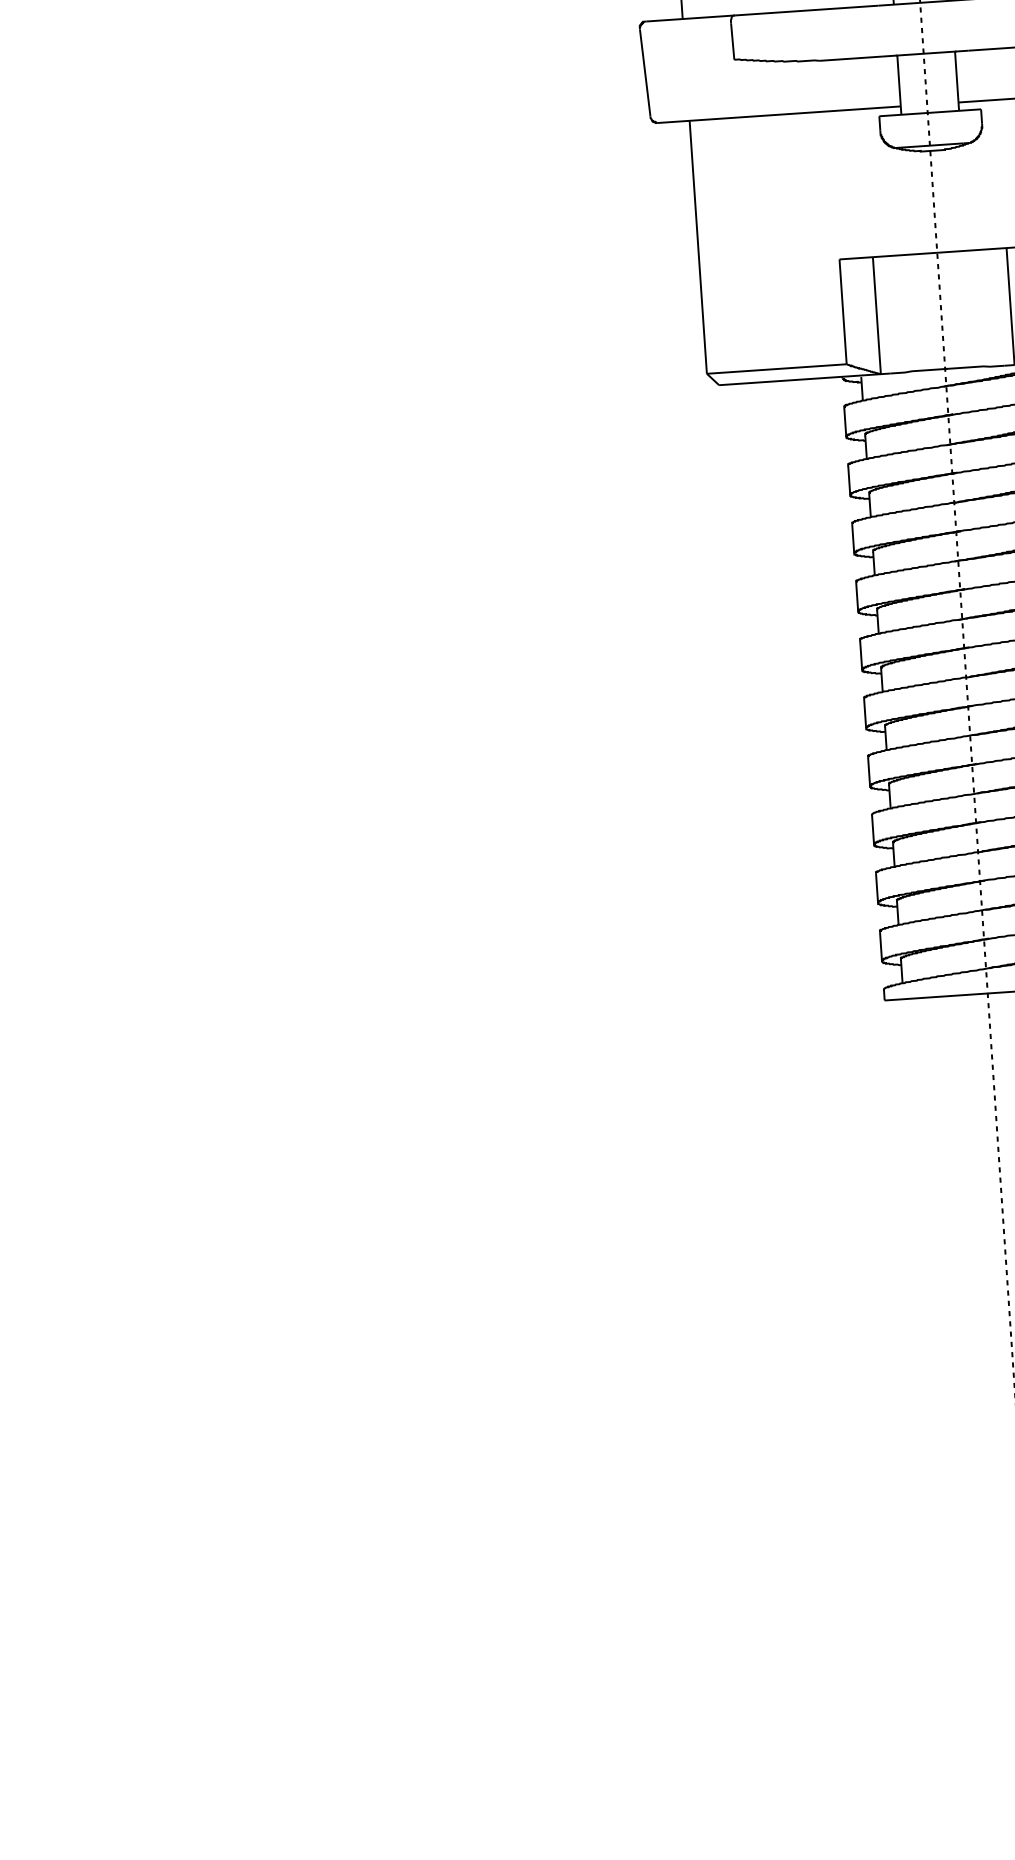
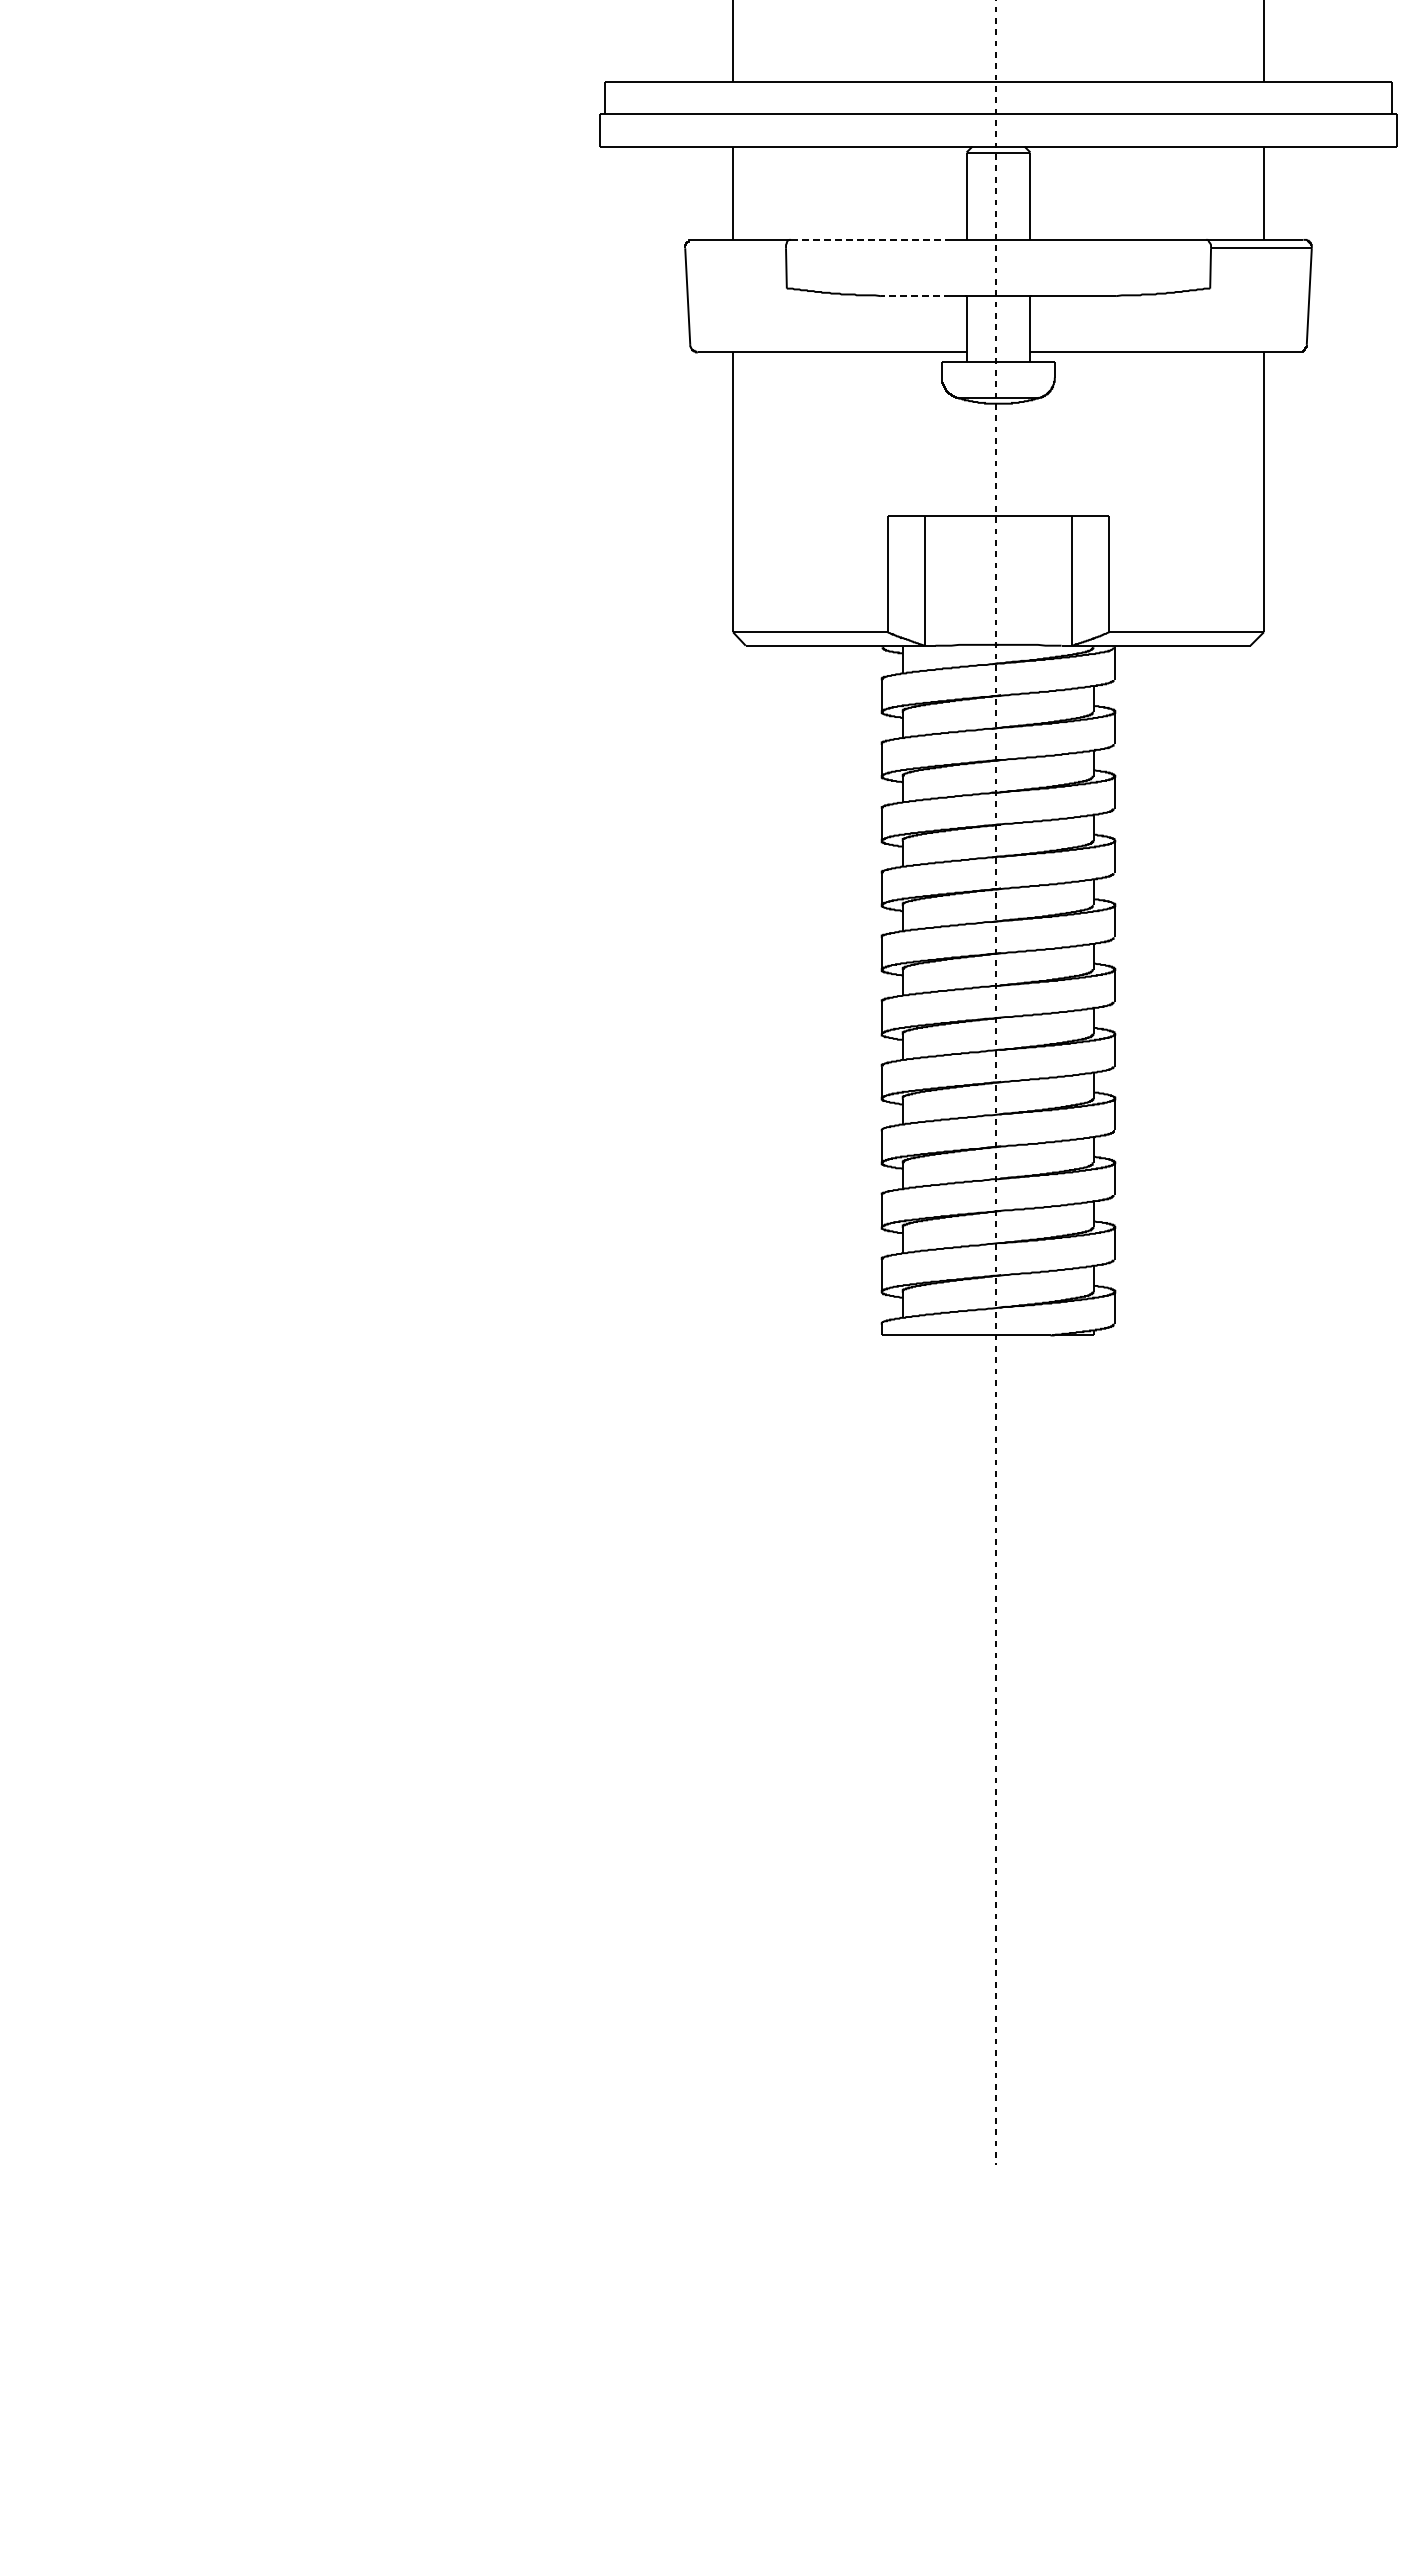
line: (806, 10) -> (870, 239), solid -> dashed
line: (851, 58) -> (915, 296), solid -> dashed

